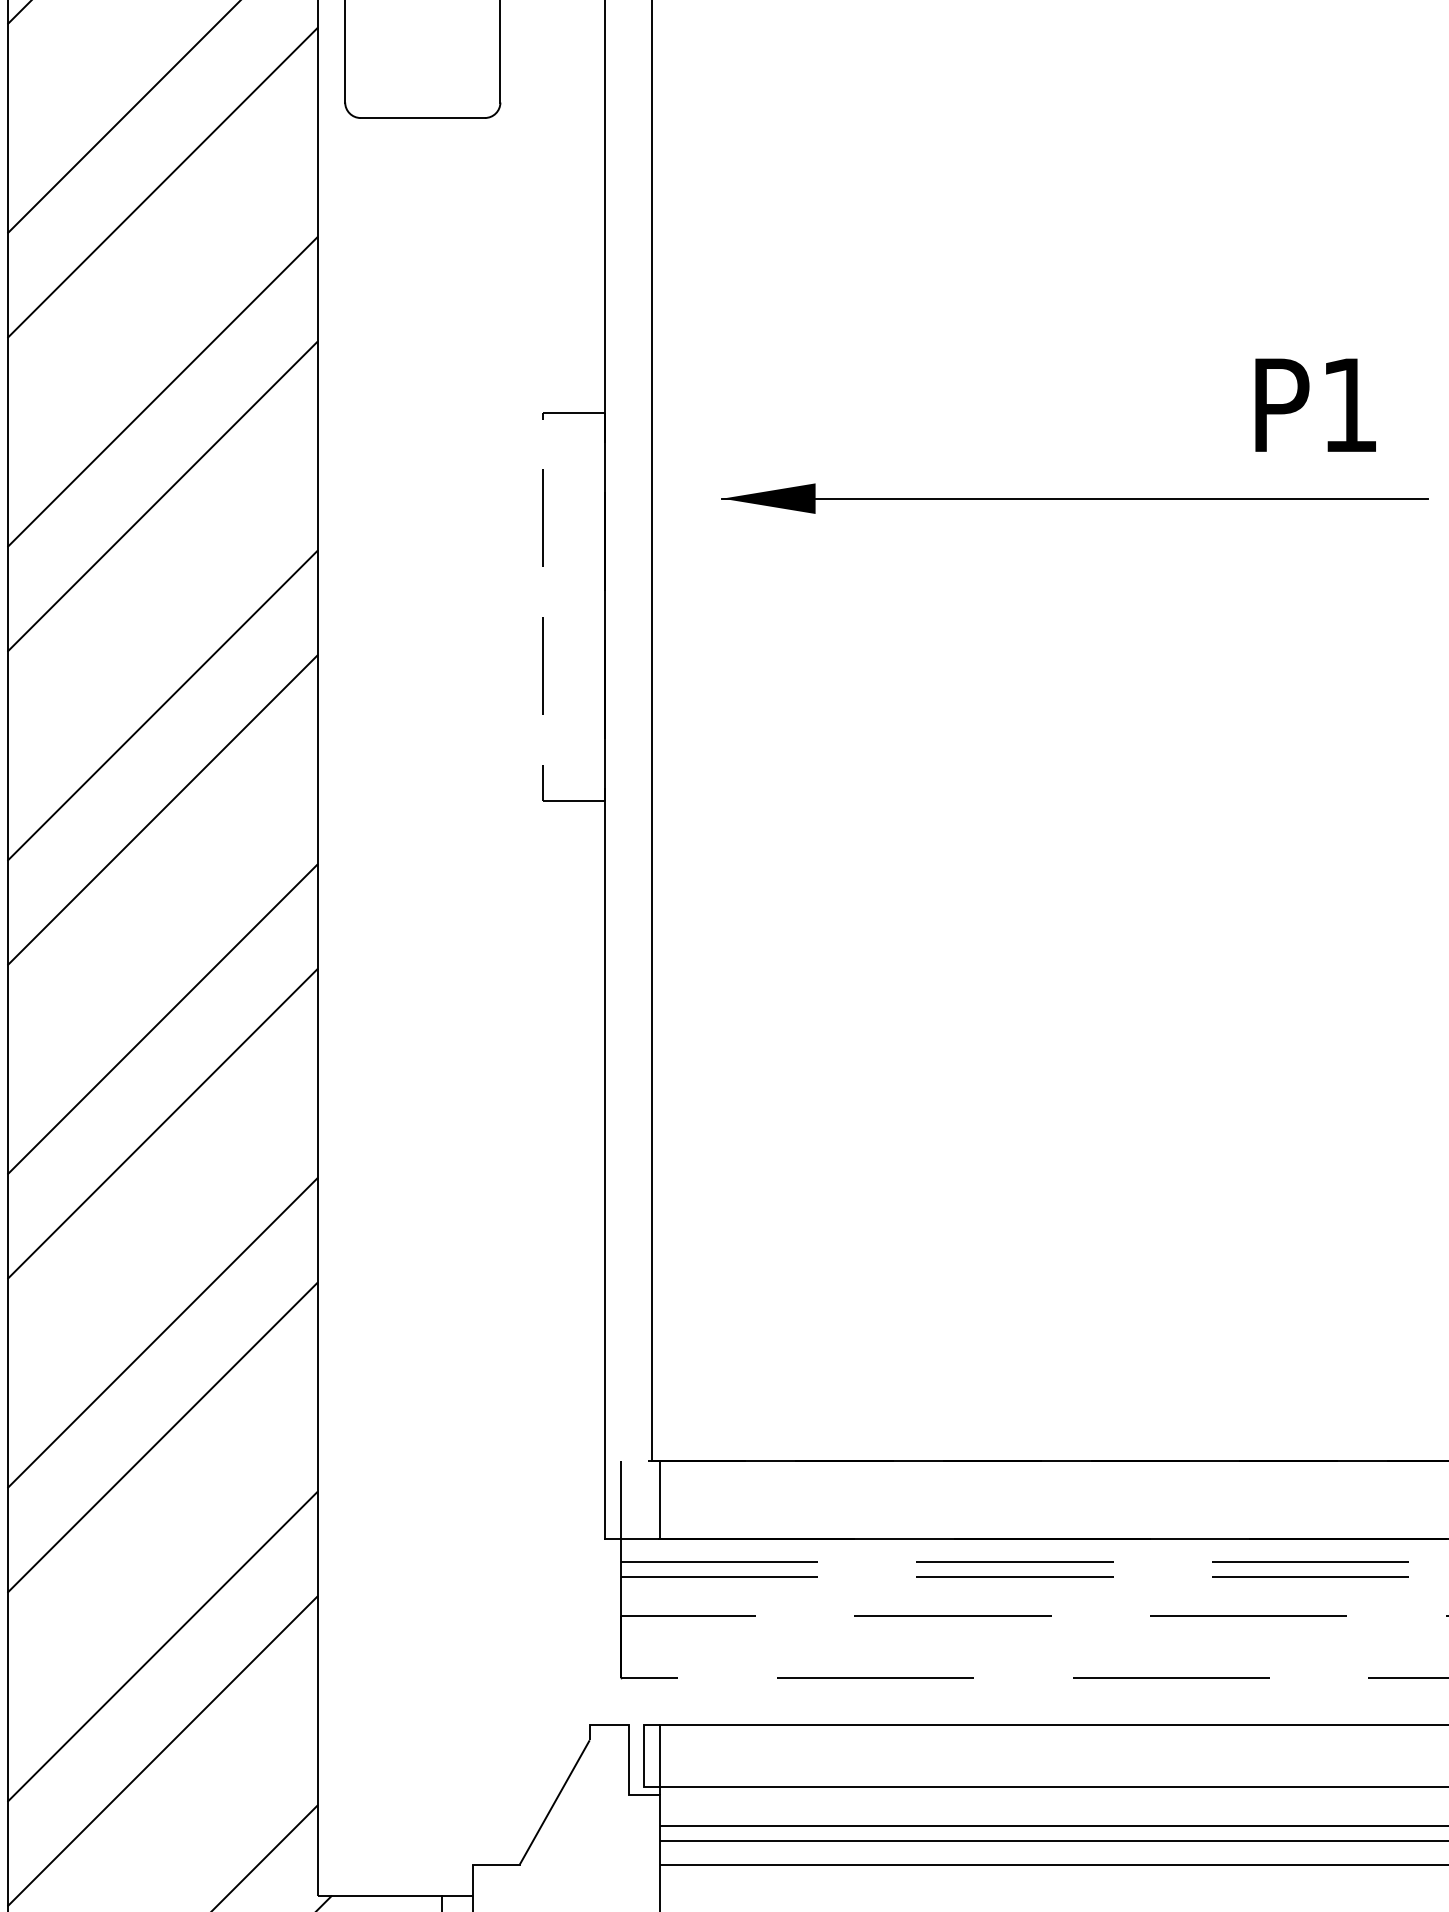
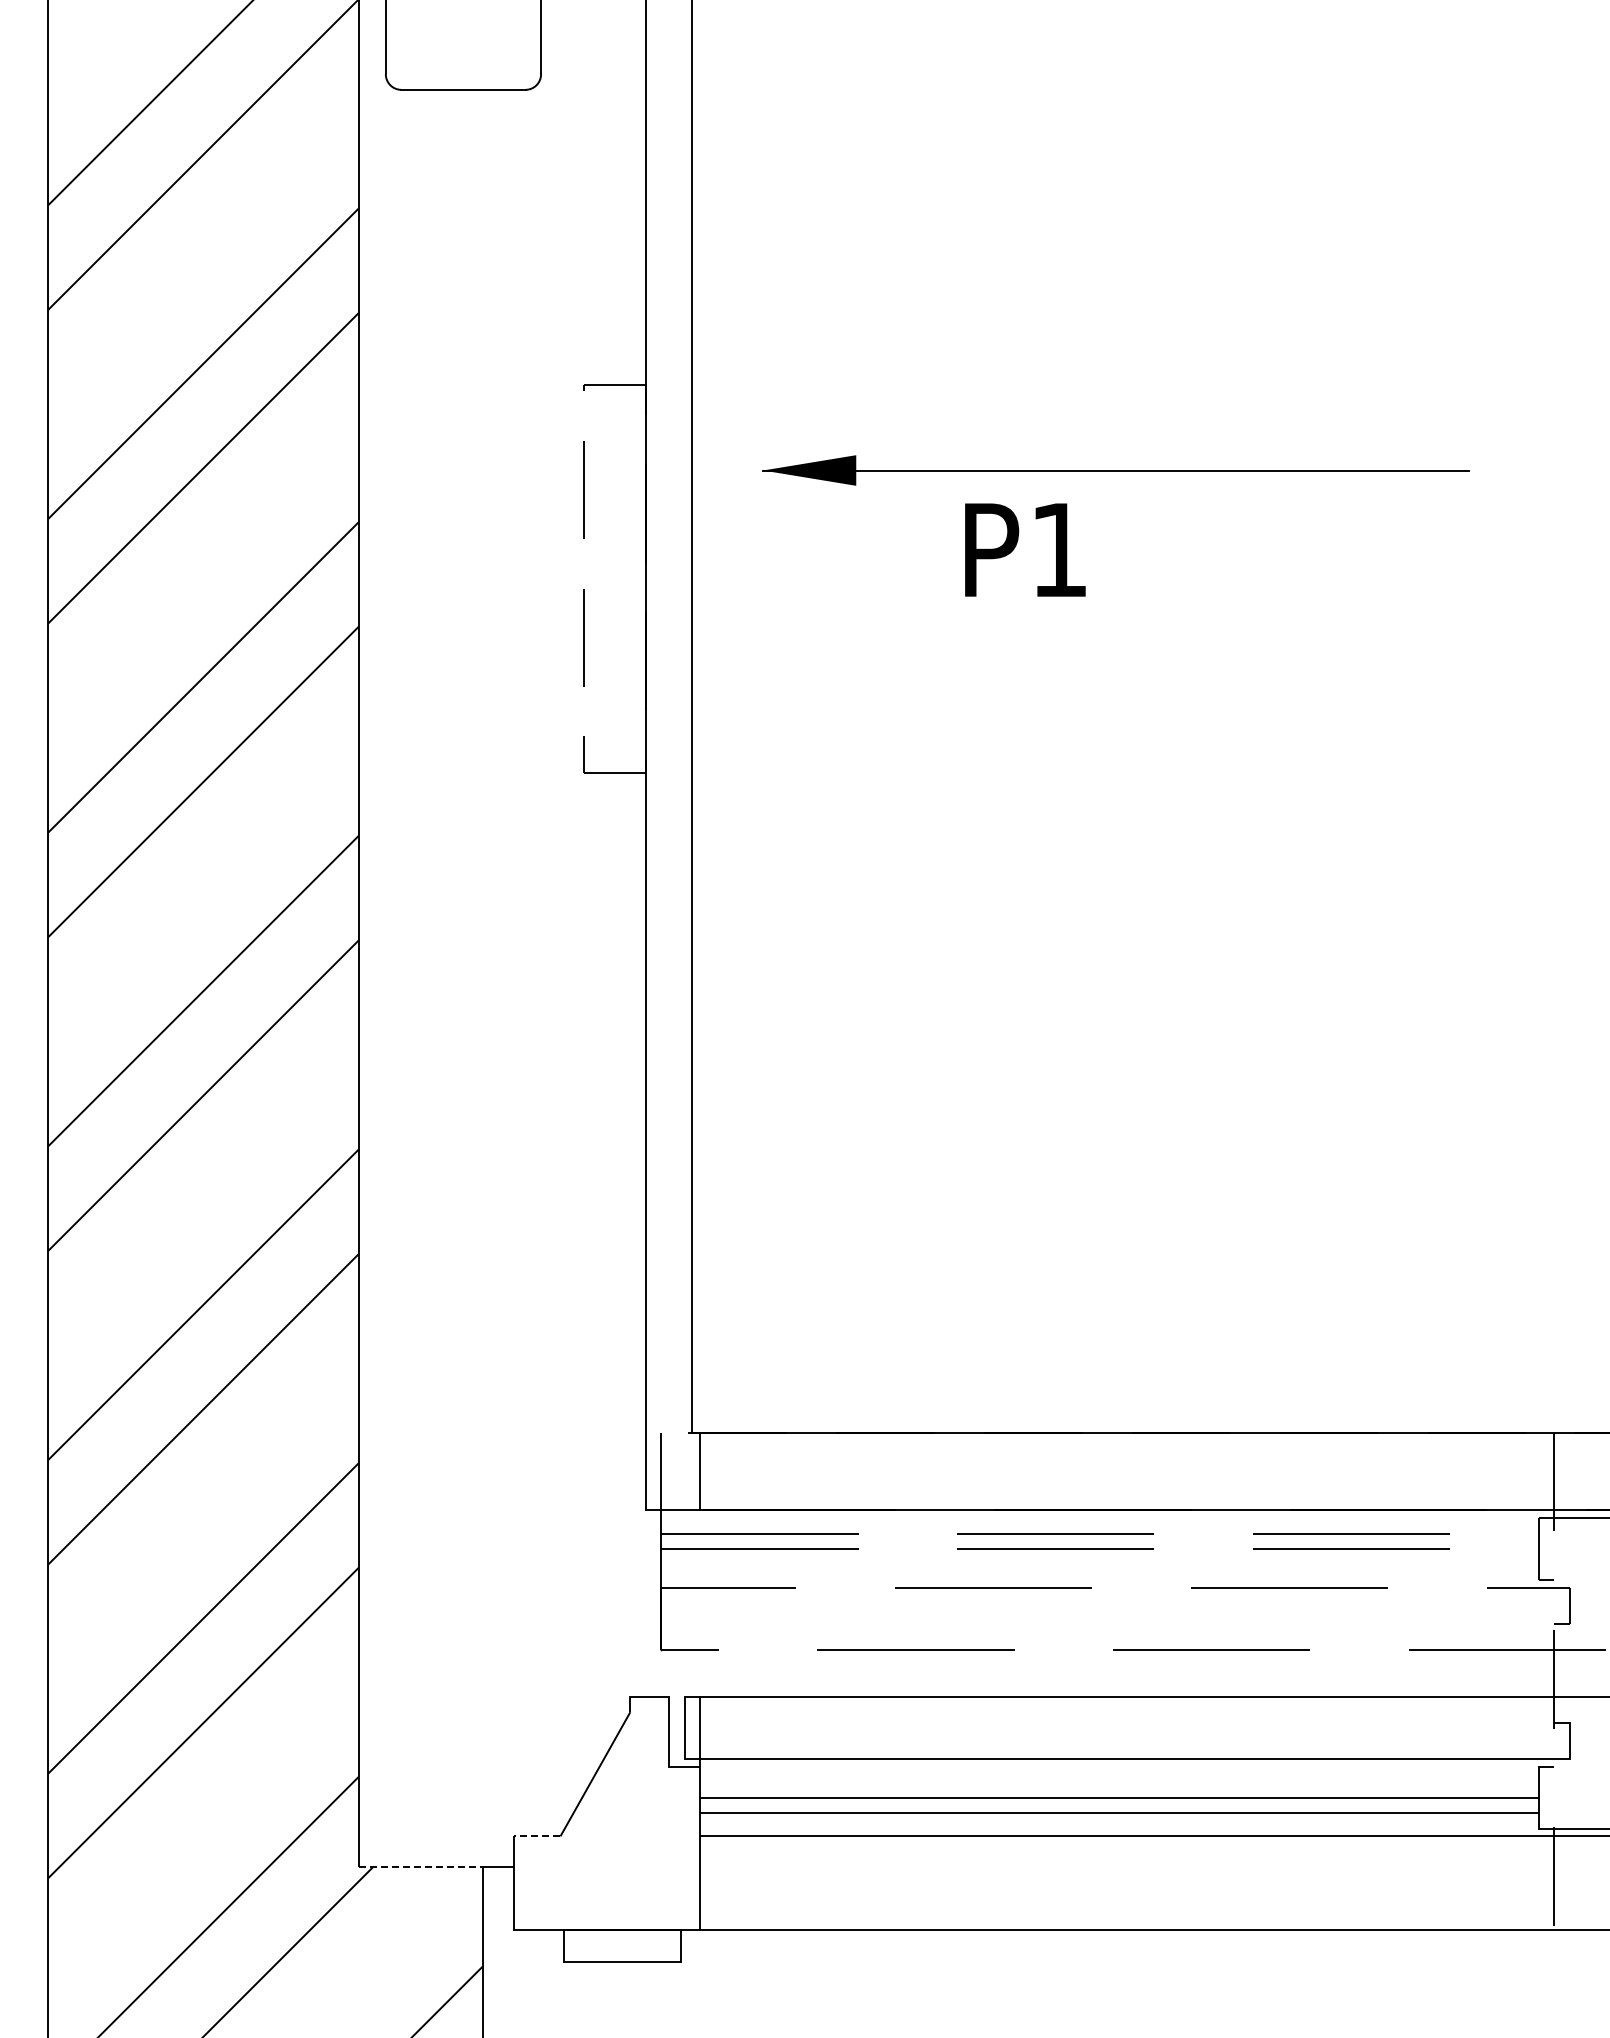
text: (1315, 404) -> (1025, 549), moved
line: (495, 1864) -> (536, 1836), solid -> dashed
line: (380, 1895) -> (421, 1867), solid -> dashed

